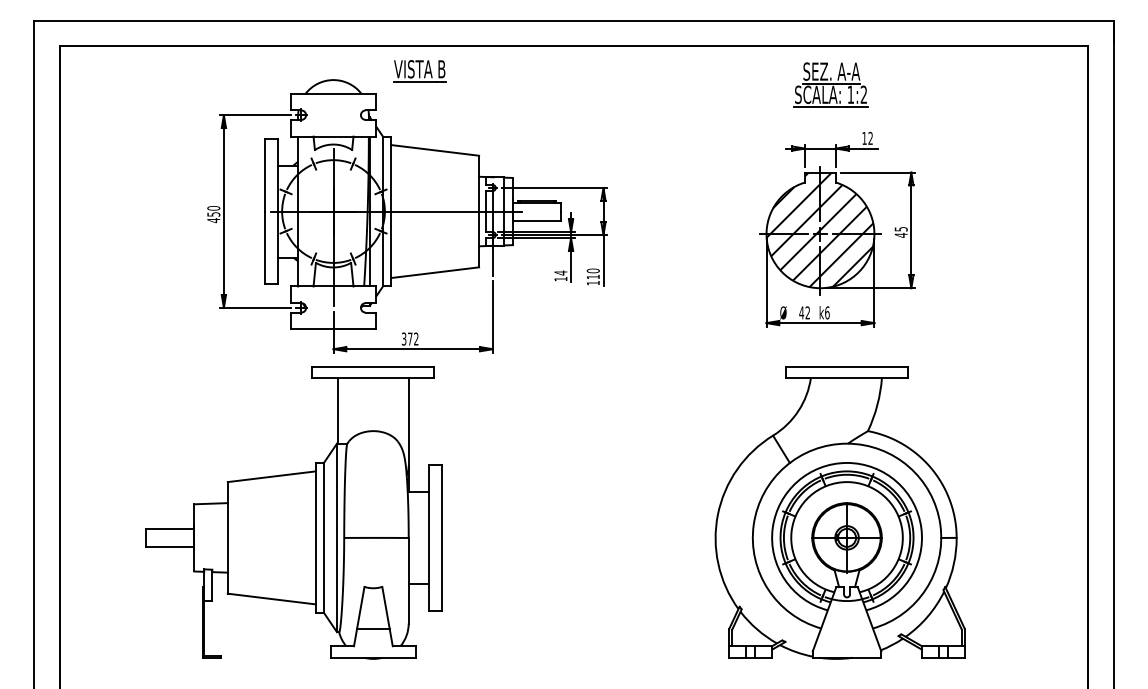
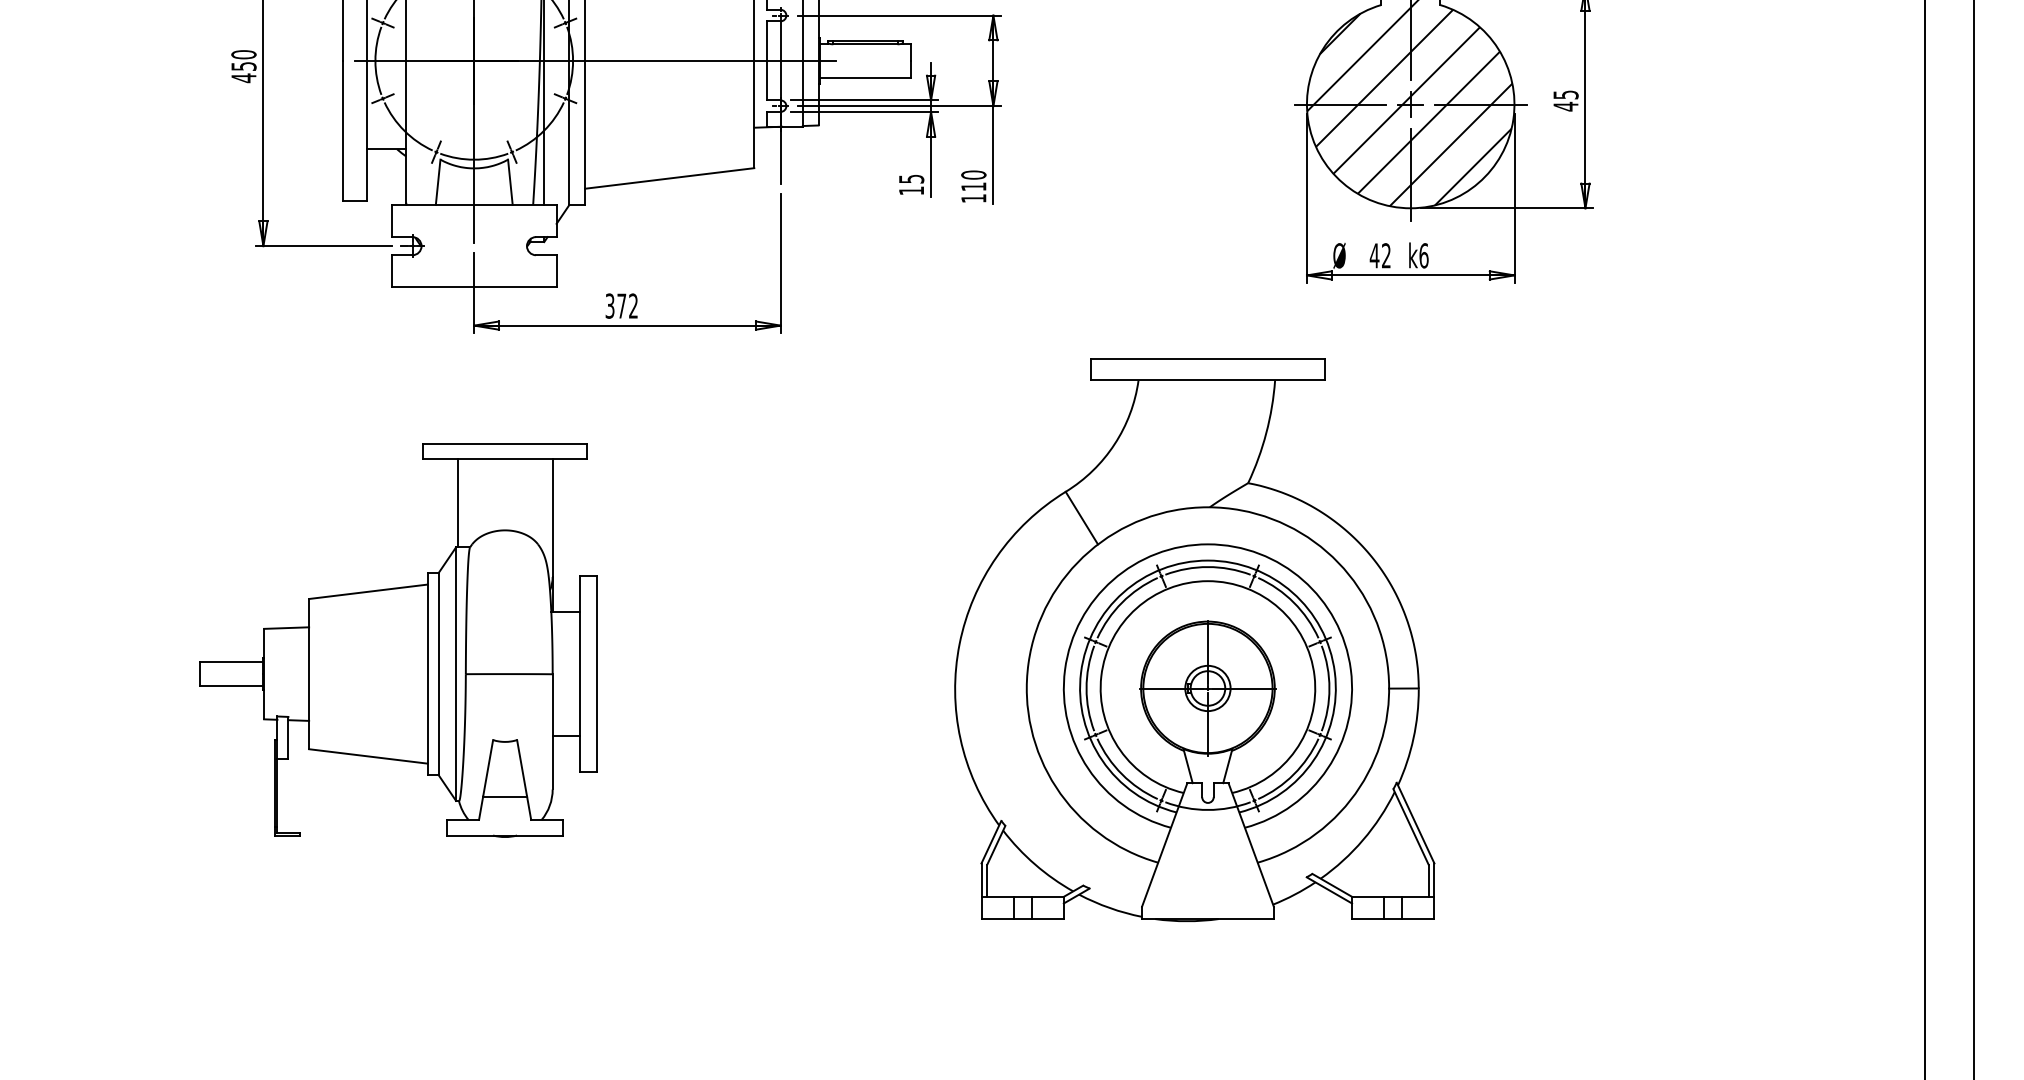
text: (560, 272) -> (910, 178), 14 -> 15
part: (293, 512) -> (397, 639), size x0.7
part: (839, 512) -> (1193, 639), moved

